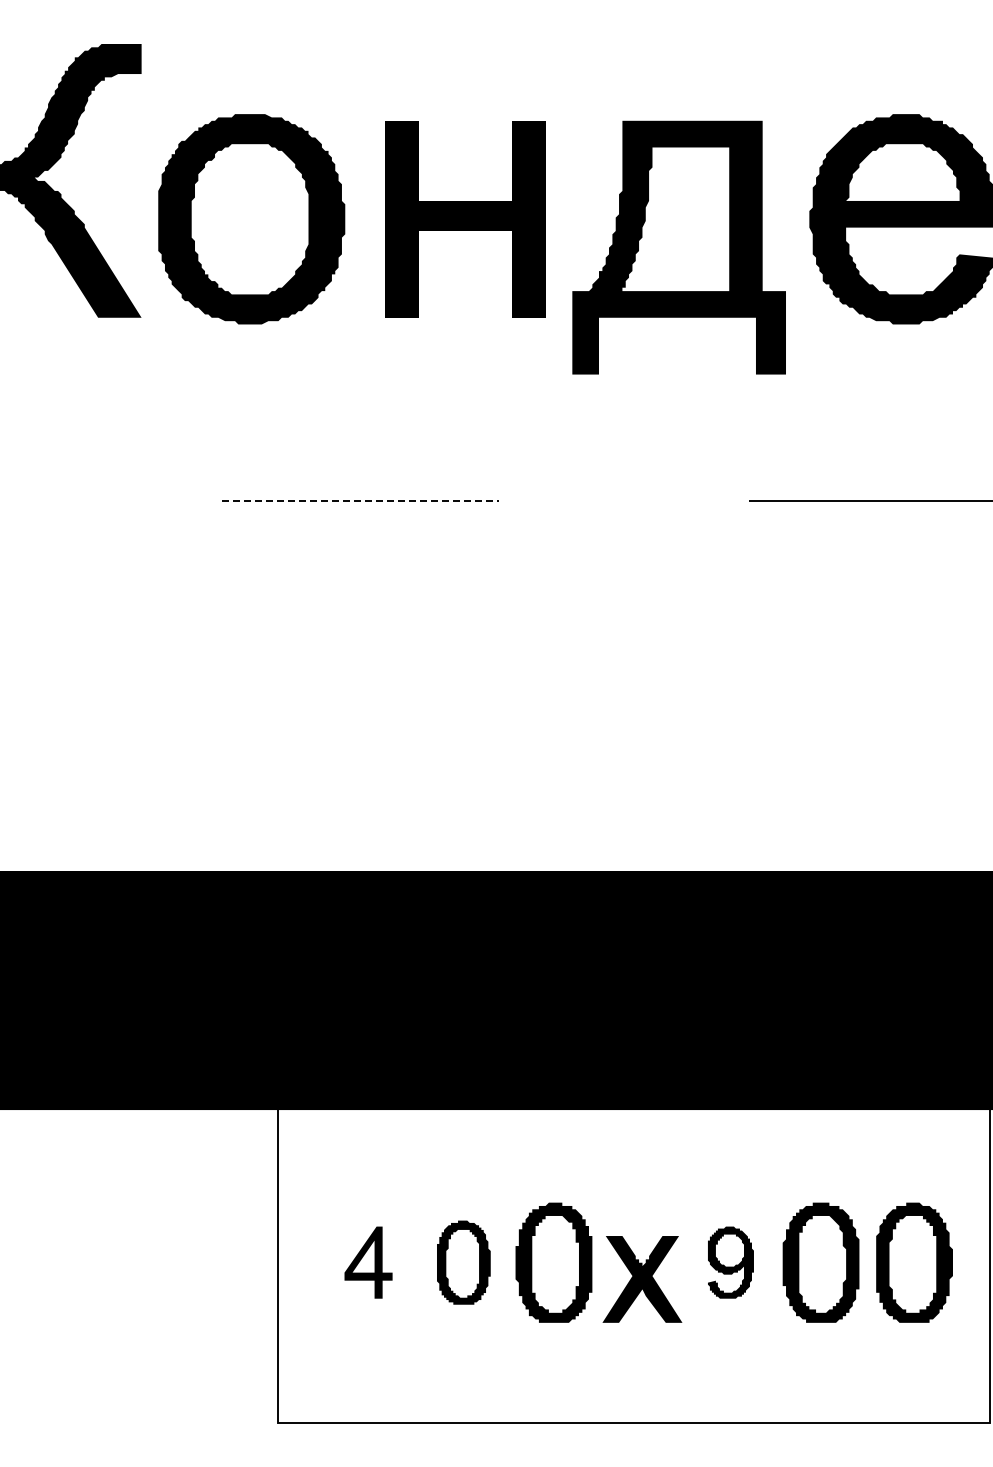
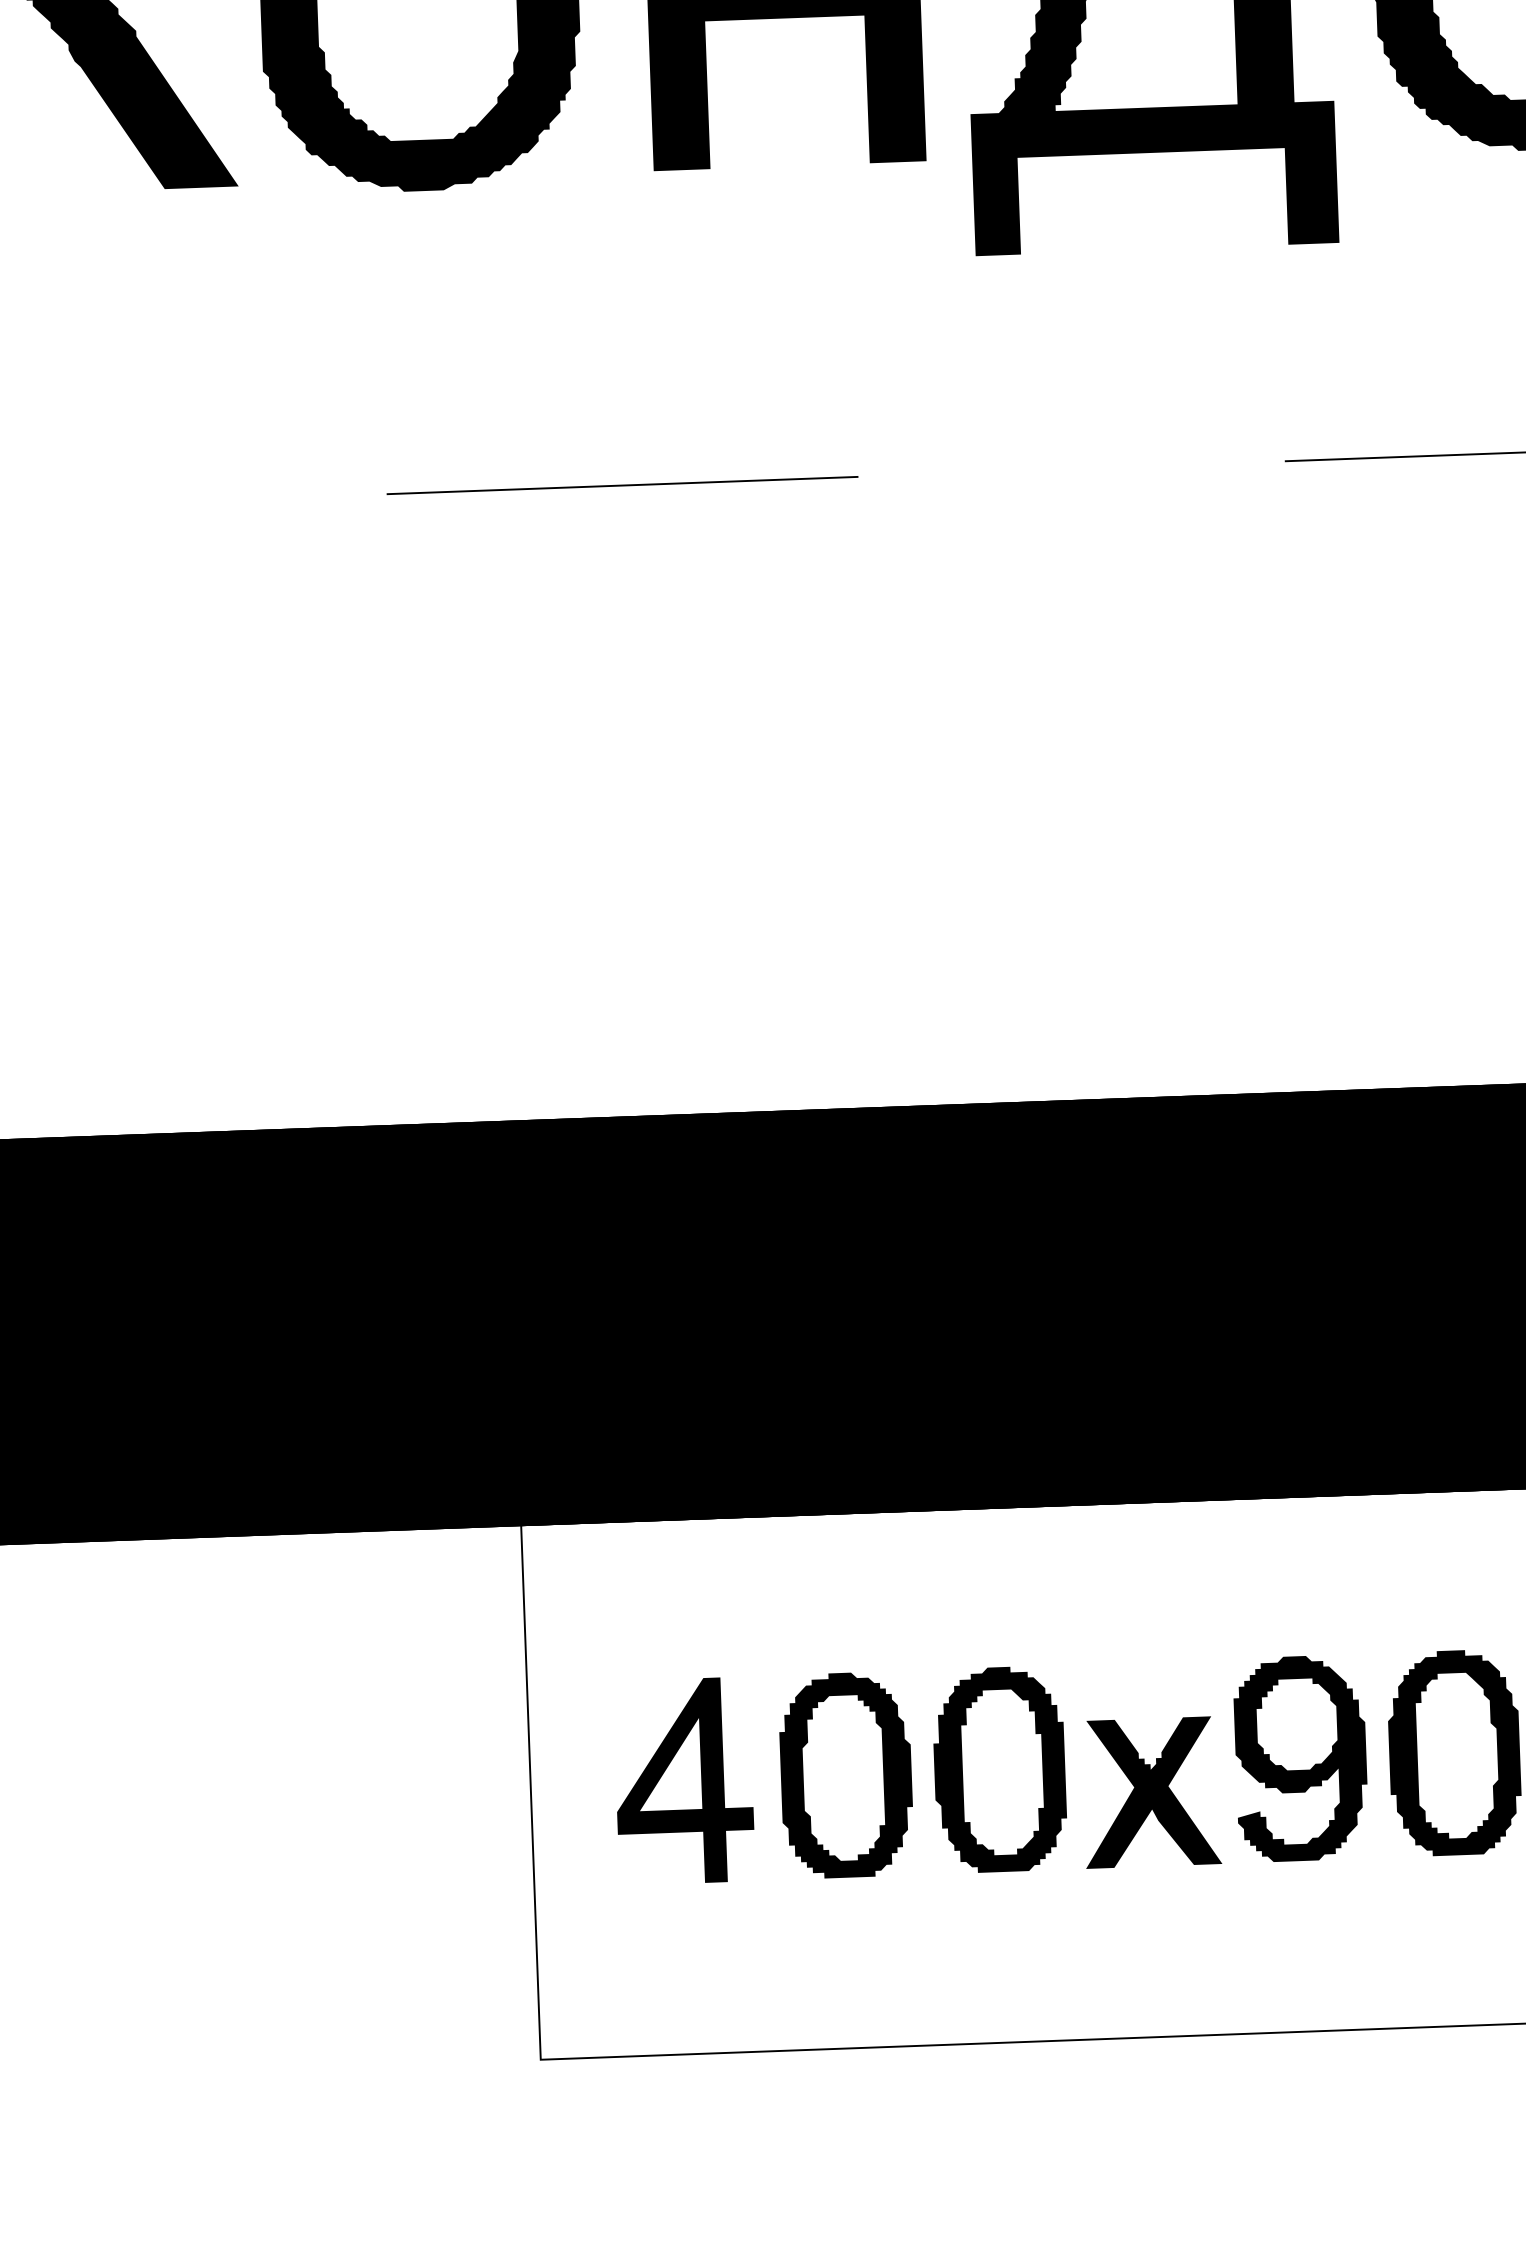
line: (360, 501) -> (622, 485), dashed -> solid
part: (368, 1262) -> (684, 1780), size x1.67
part: (463, 1262) -> (845, 1774), size x1.43
part: (730, 1262) -> (1300, 1758), size x1.67

